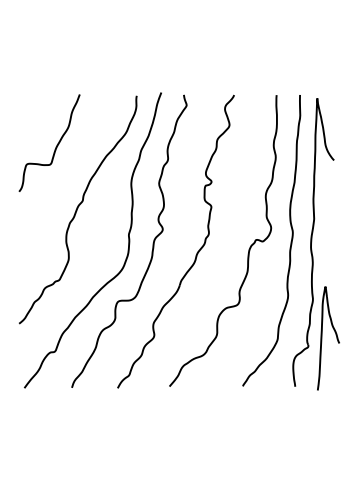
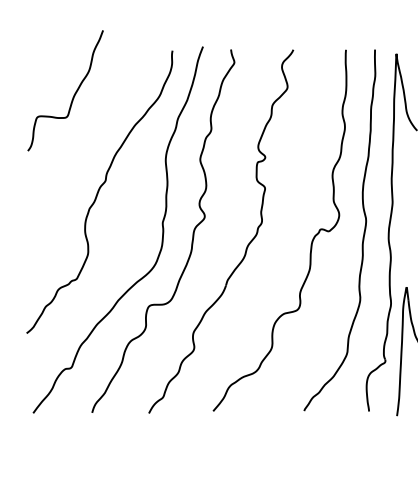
curve: (56, 145) -> (74, 93), moved

